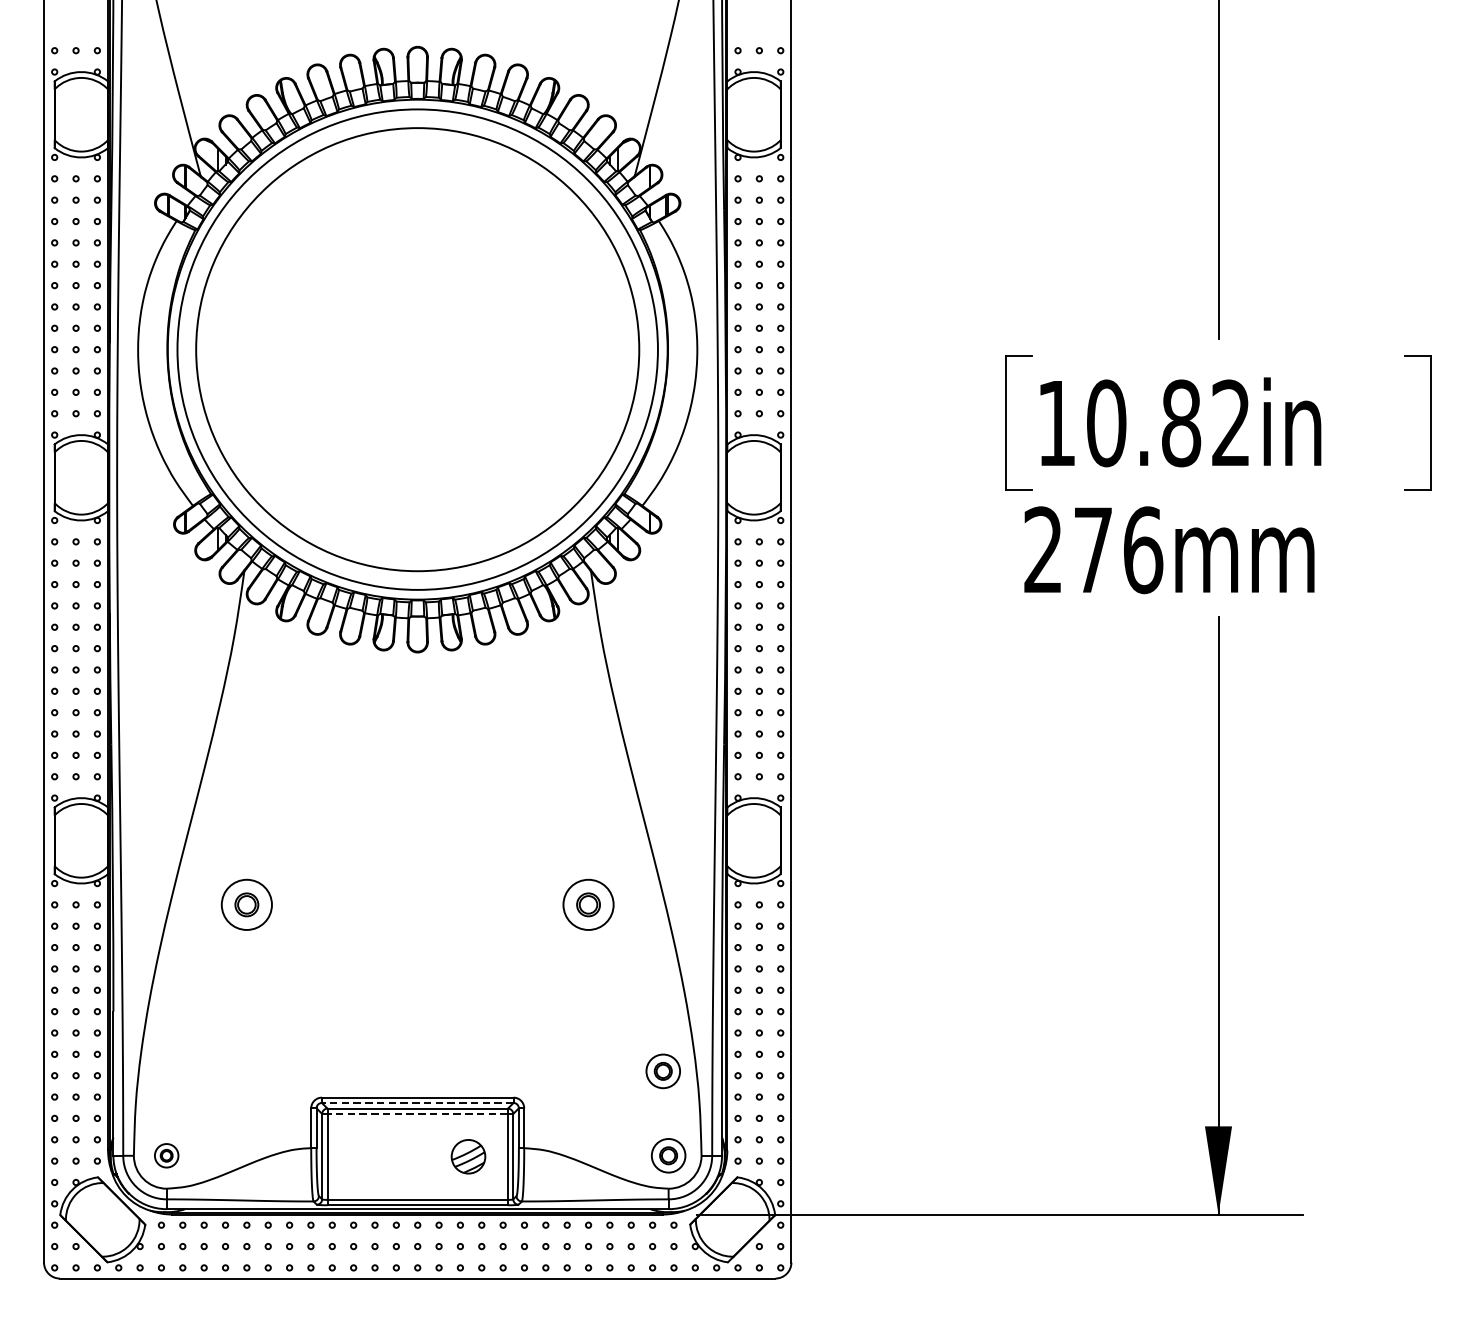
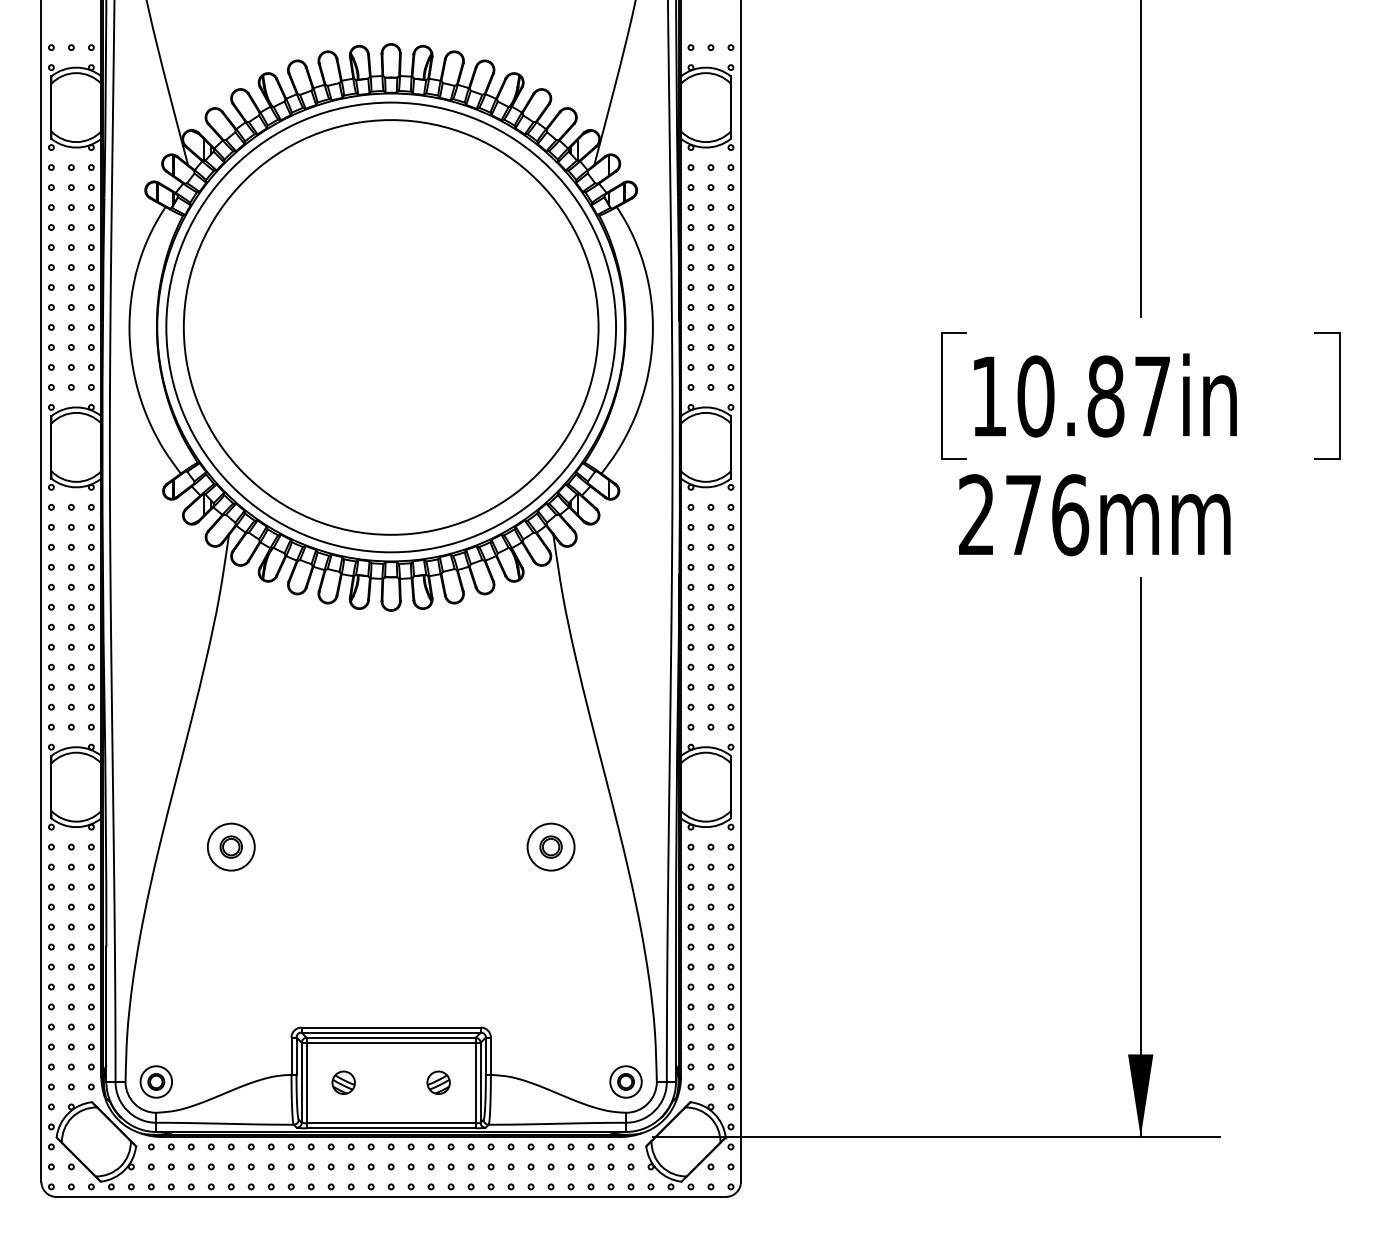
text: (1230, 422) -> (1151, 395), 10.82in -> 10.87in
part: (662, 1070) -> (620, 1002), removed
line: (418, 1102) -> (391, 1032), dashed -> solid
line: (416, 1113) -> (390, 1042), dashed -> solid
part: (165, 1155) -> (155, 1081), size x1.43
part: (366, 1156) -> (343, 1082), added
part: (468, 1156) -> (438, 1082), size x0.71

